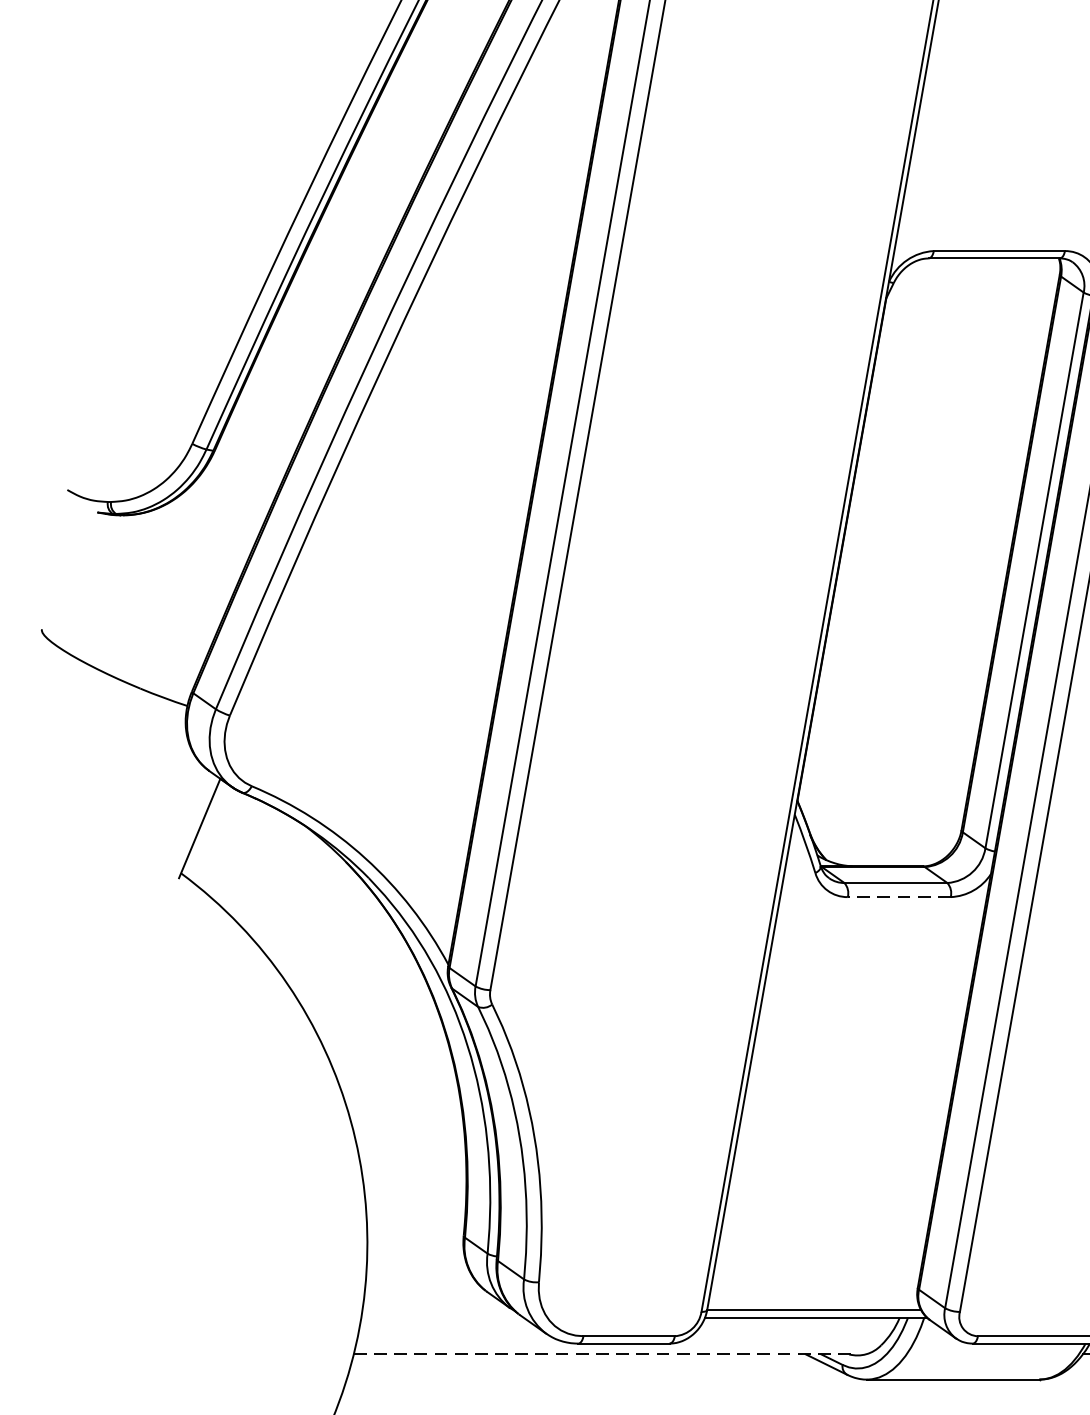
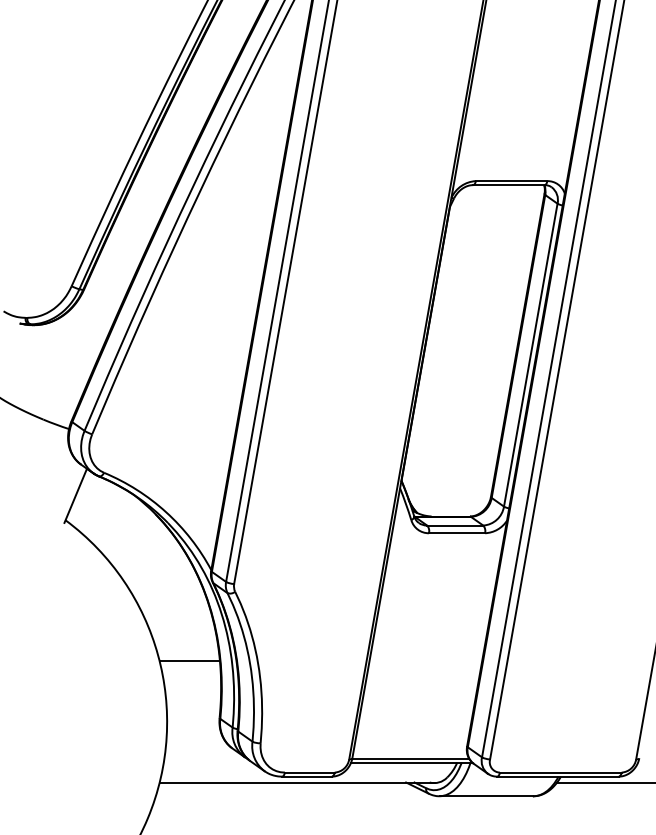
line: (898, 897) -> (456, 533), dashed -> solid
line: (408, 1132) -> (189, 661), added
line: (606, 1354) -> (297, 782), dashed -> solid

